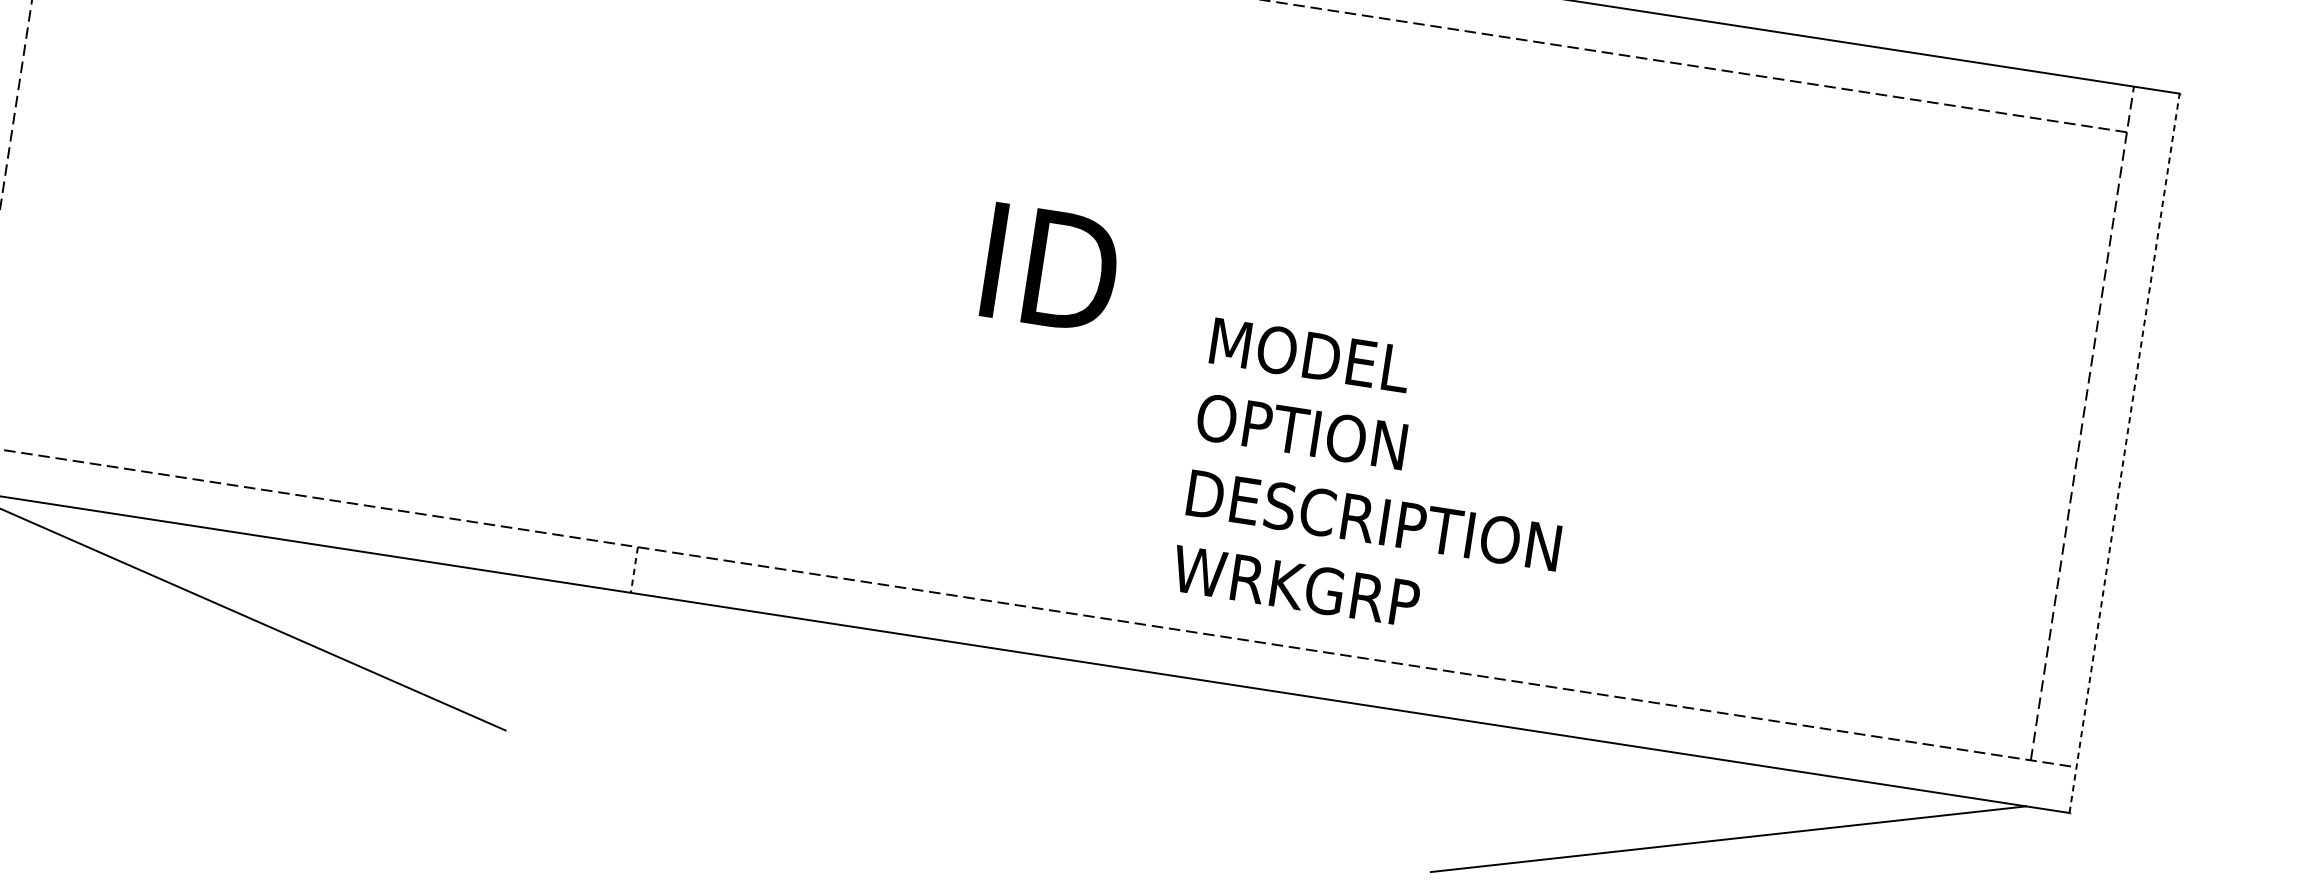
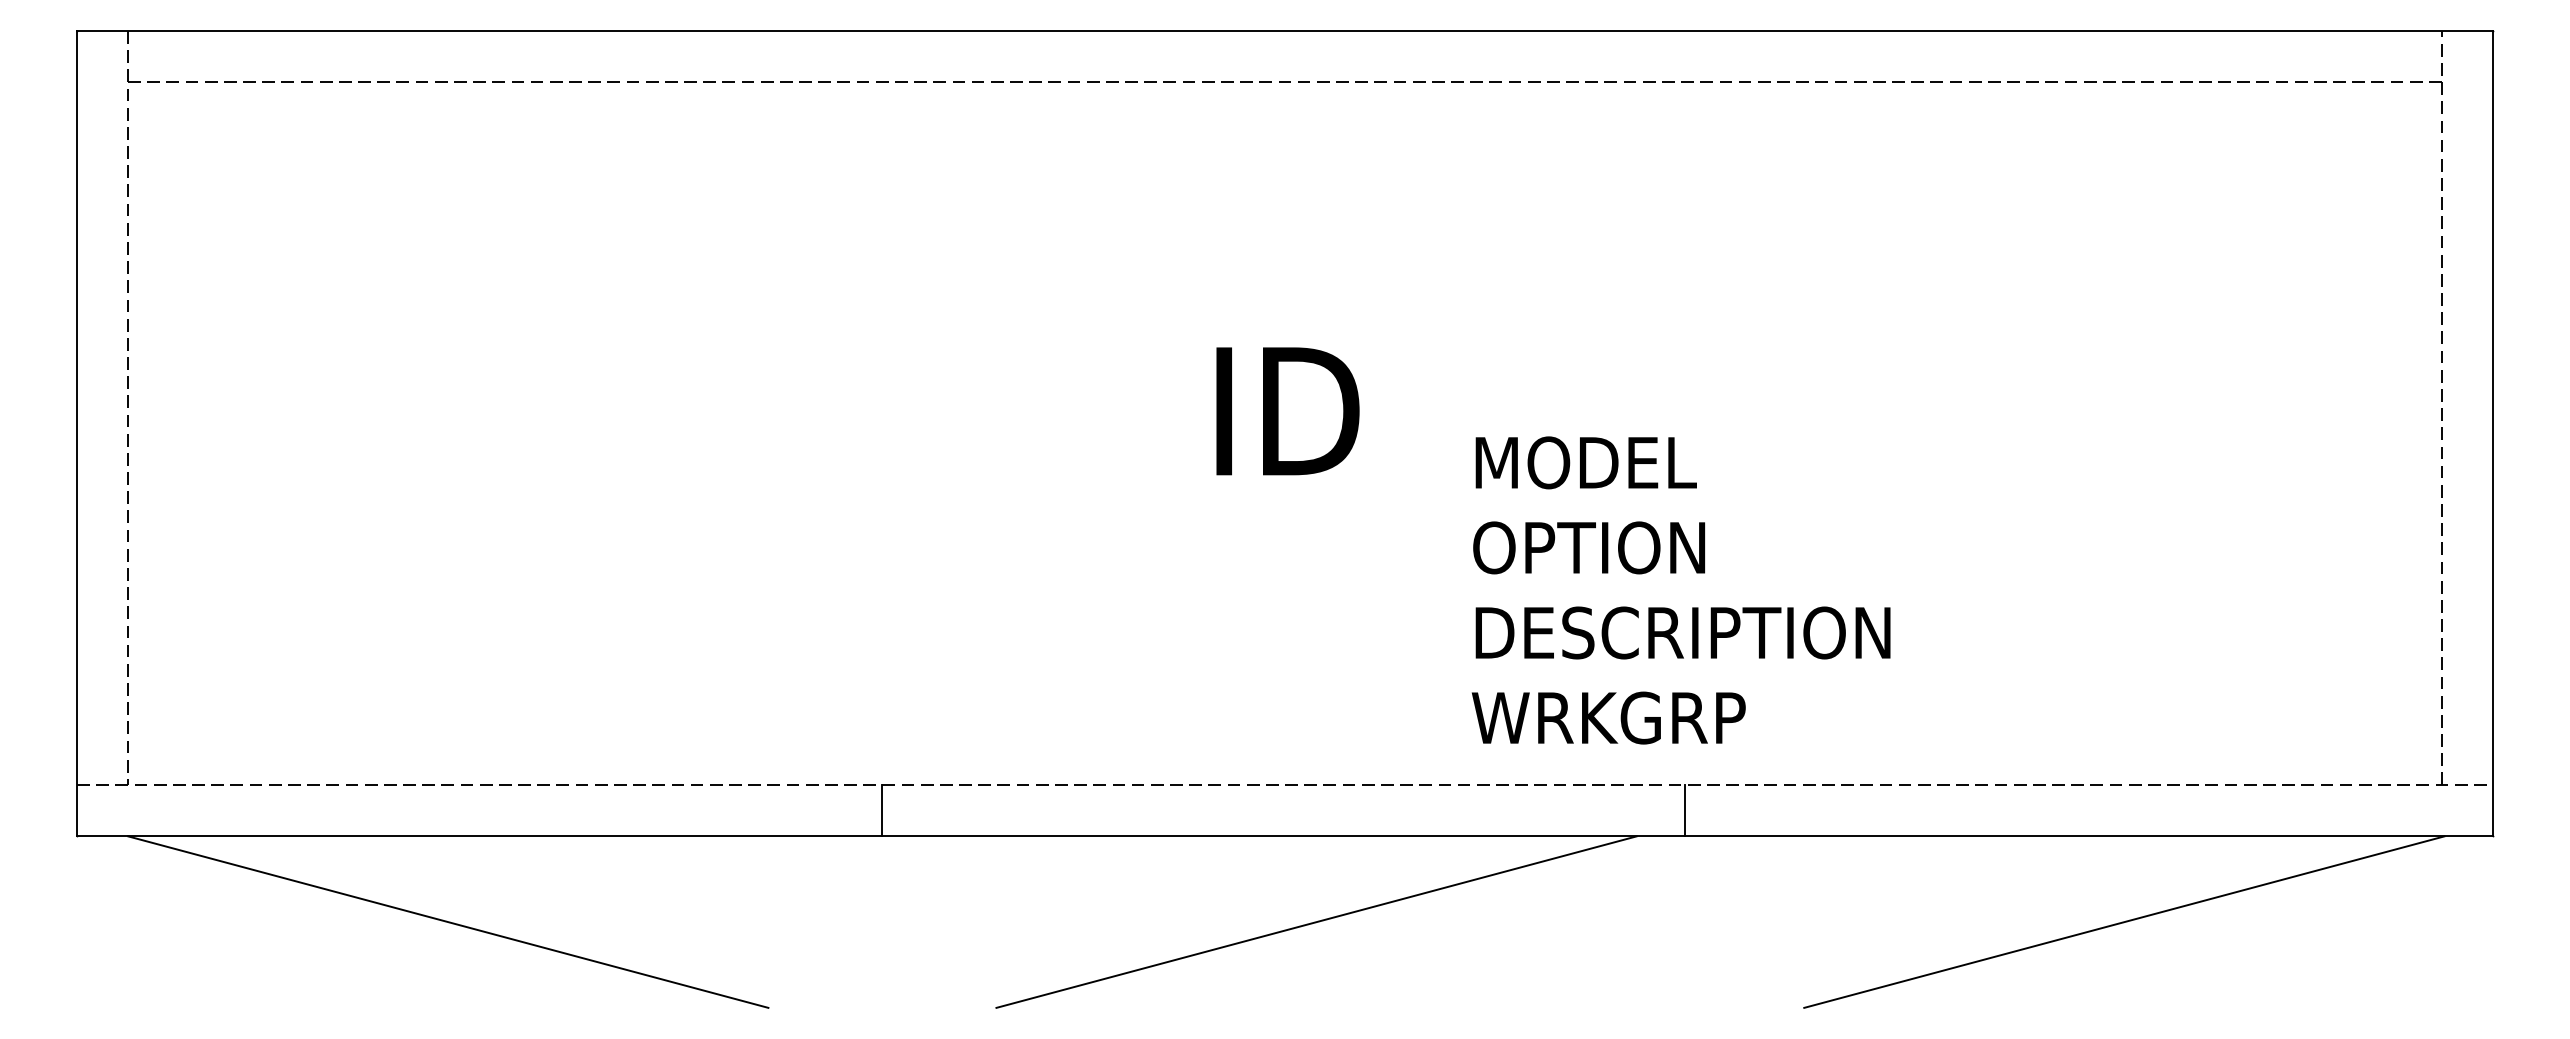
line: (2124, 453) -> (2492, 433), dashed -> solid
line: (634, 569) -> (882, 810), dashed -> solid
line: (1351, 679) -> (1685, 810), added
line: (1007, 728) -> (1316, 921), added

